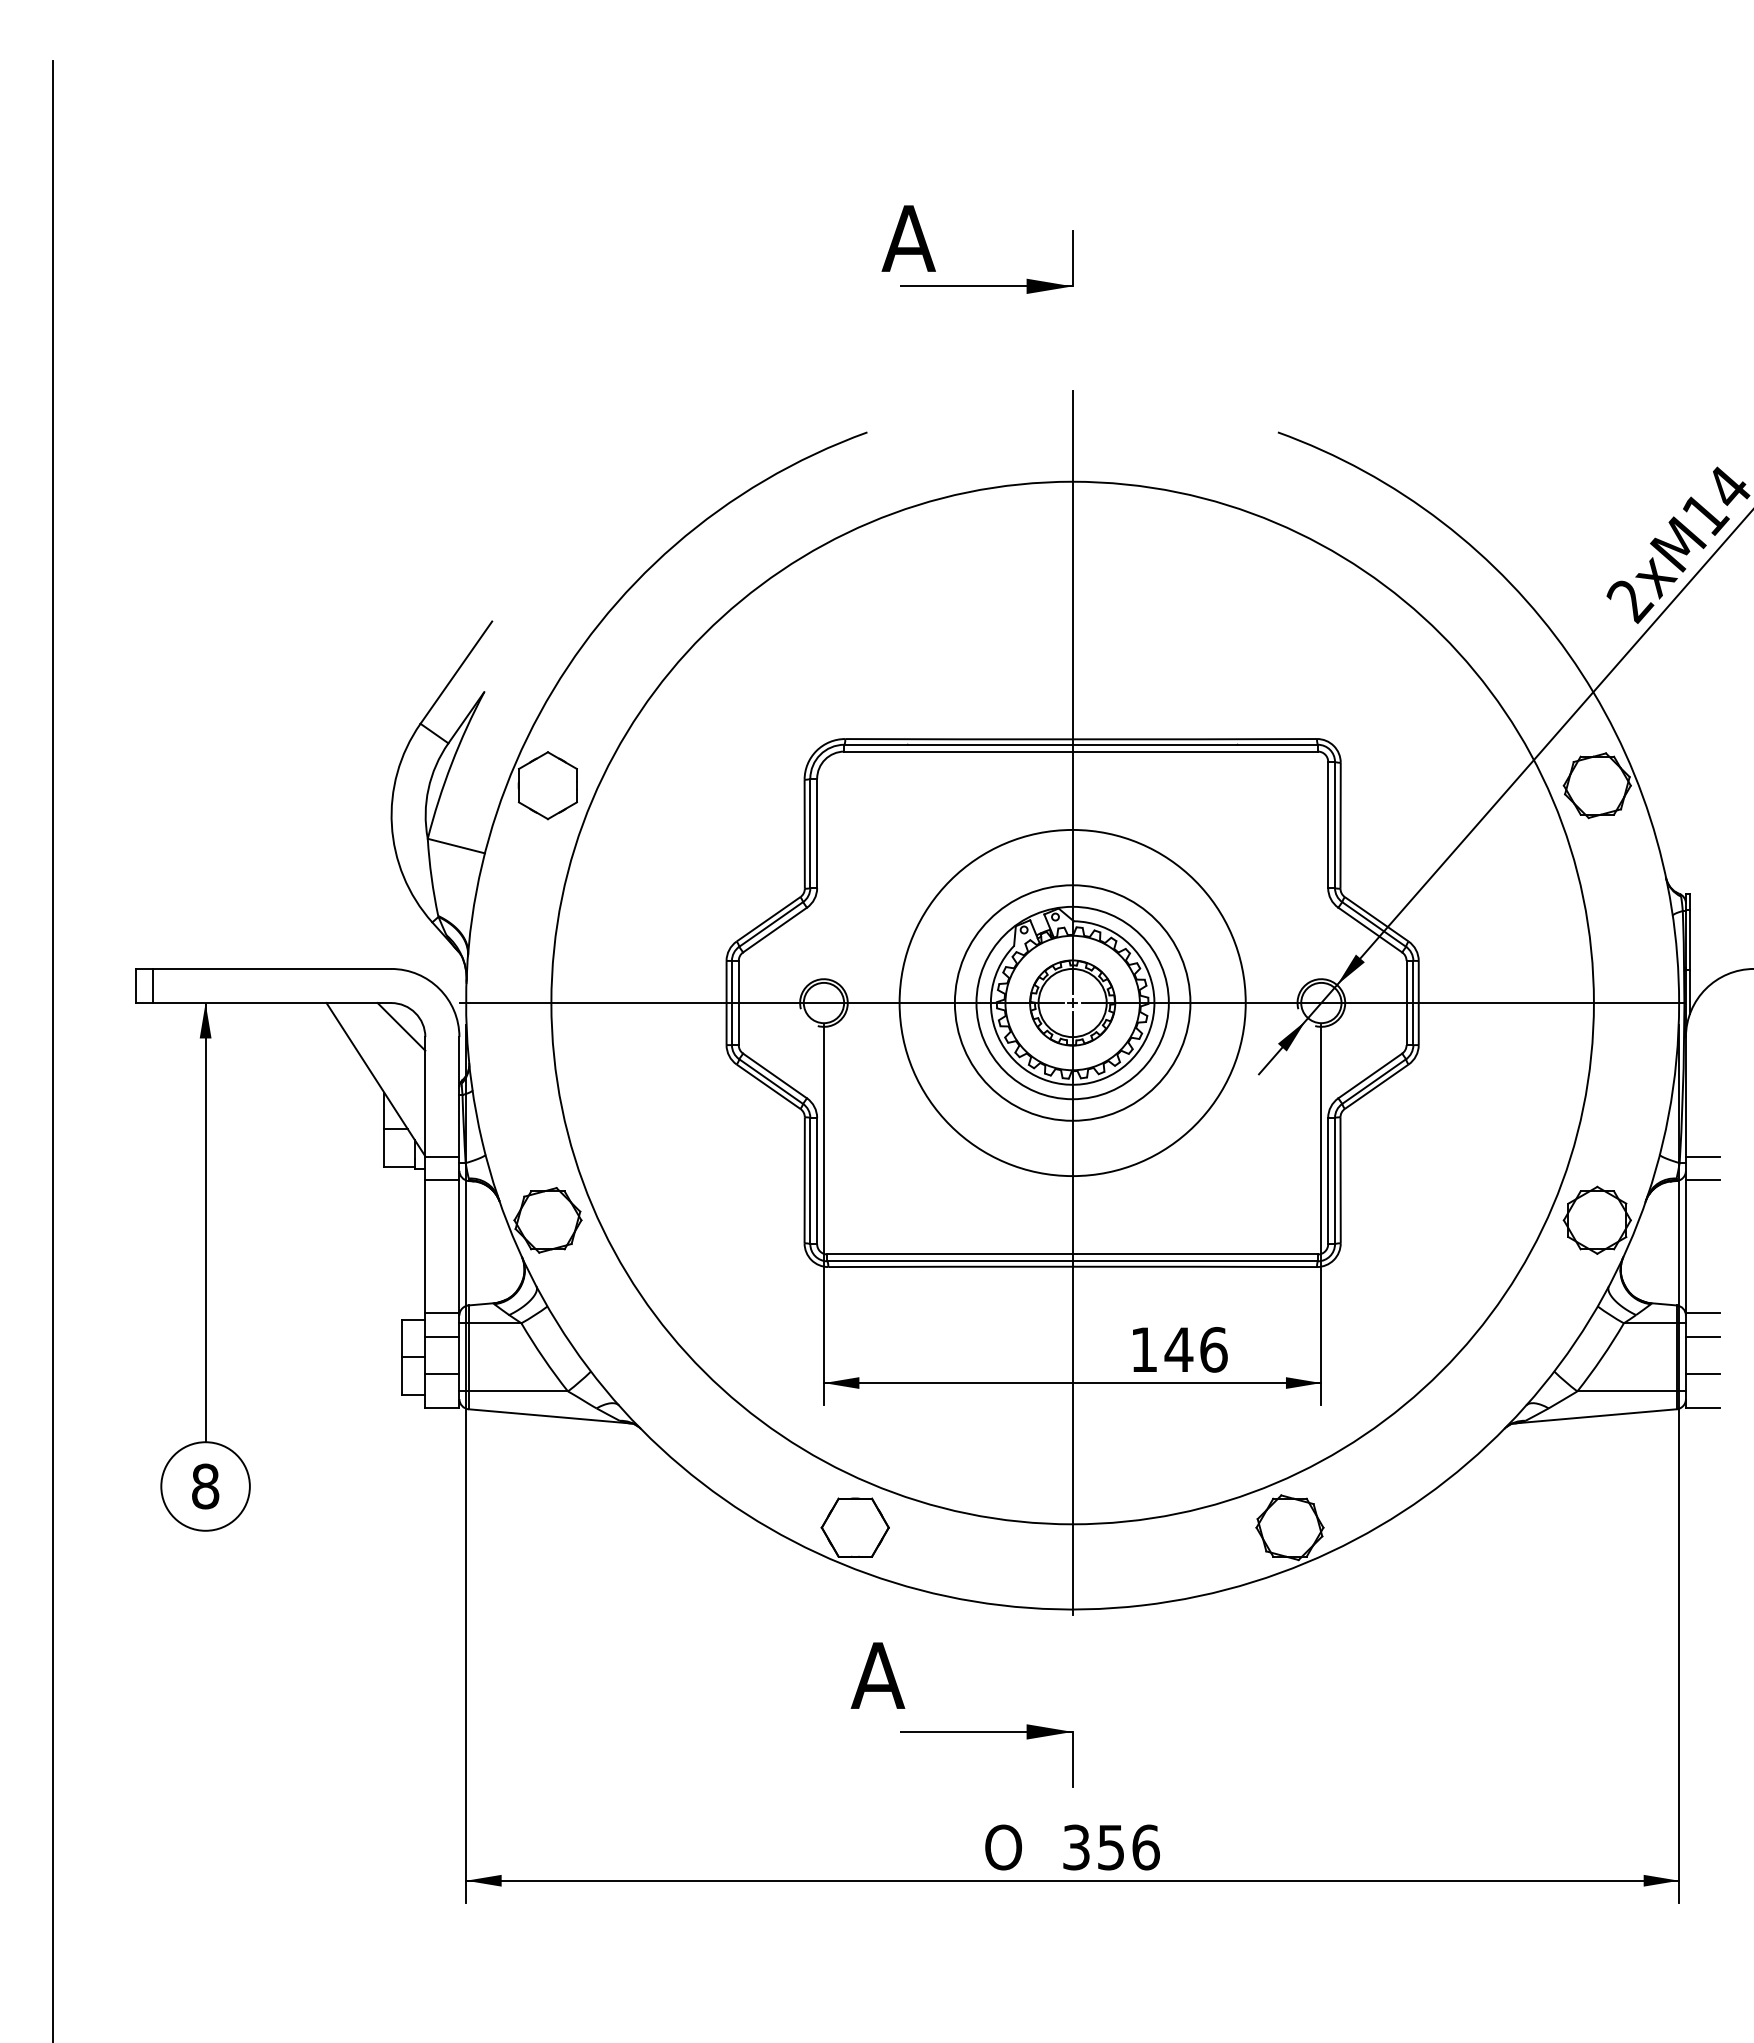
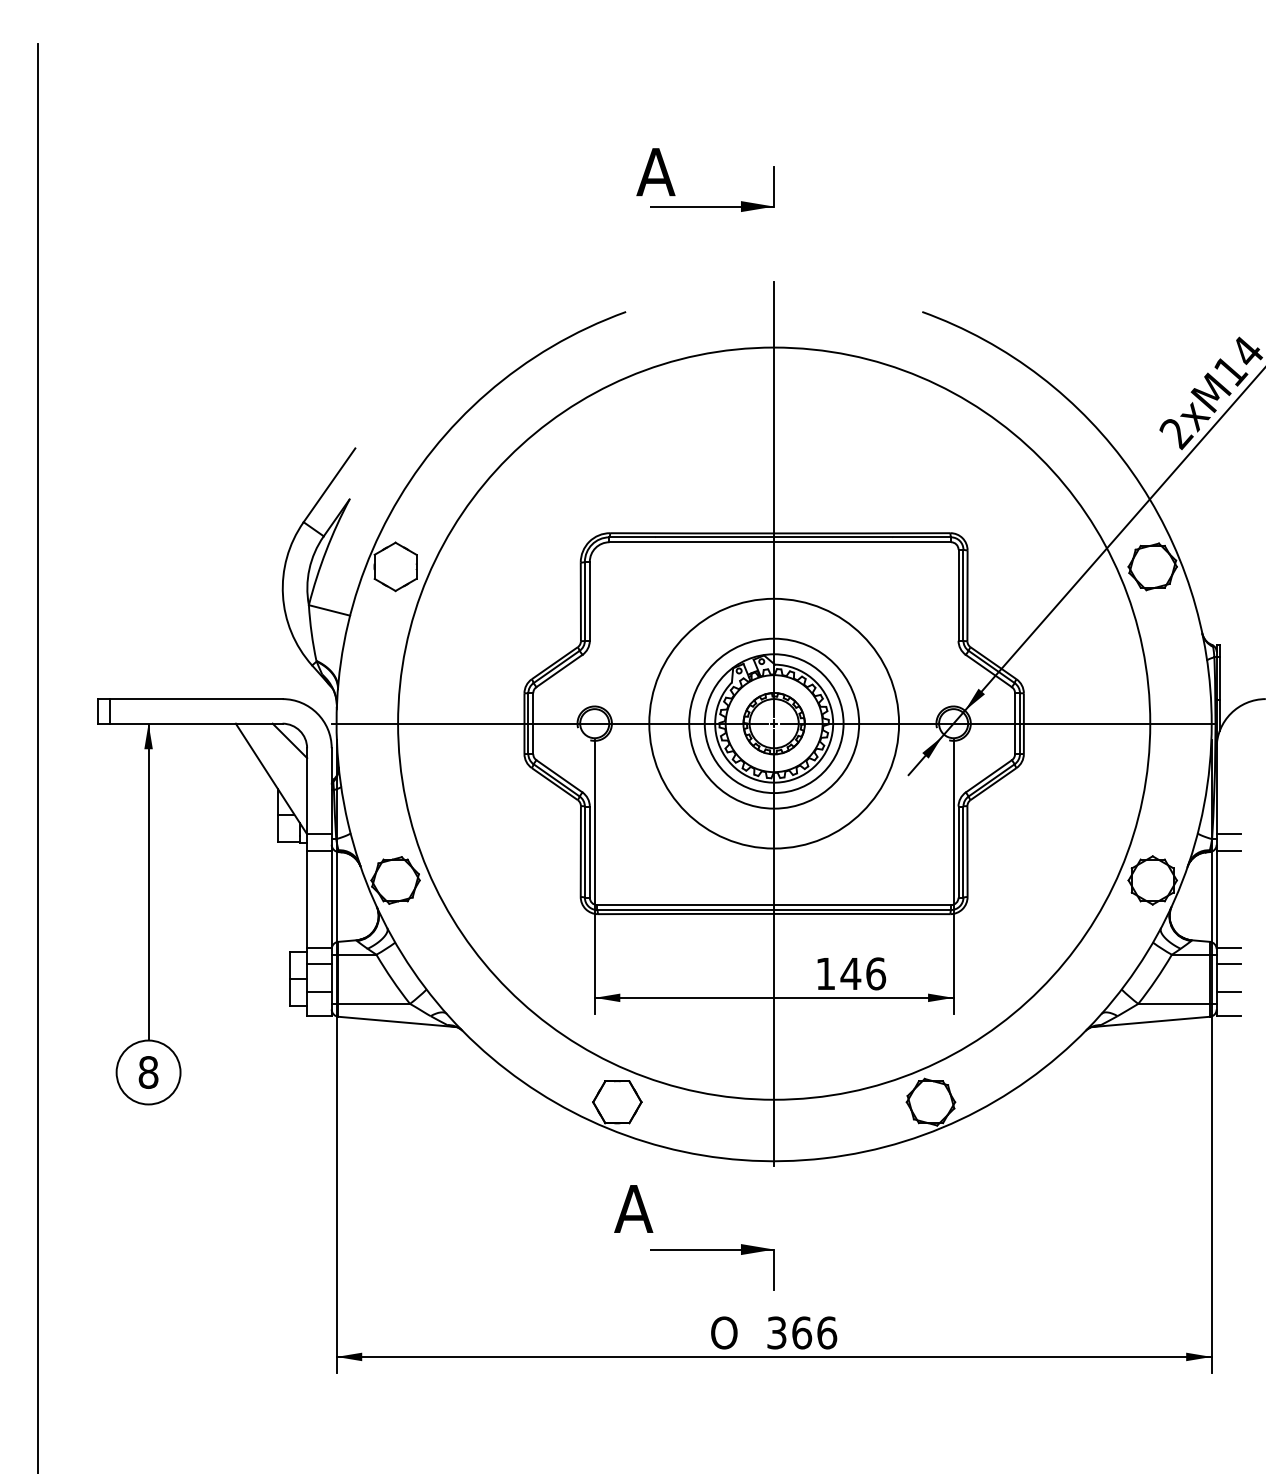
text: (1111, 1847) -> (802, 1332), 356 -> 366

